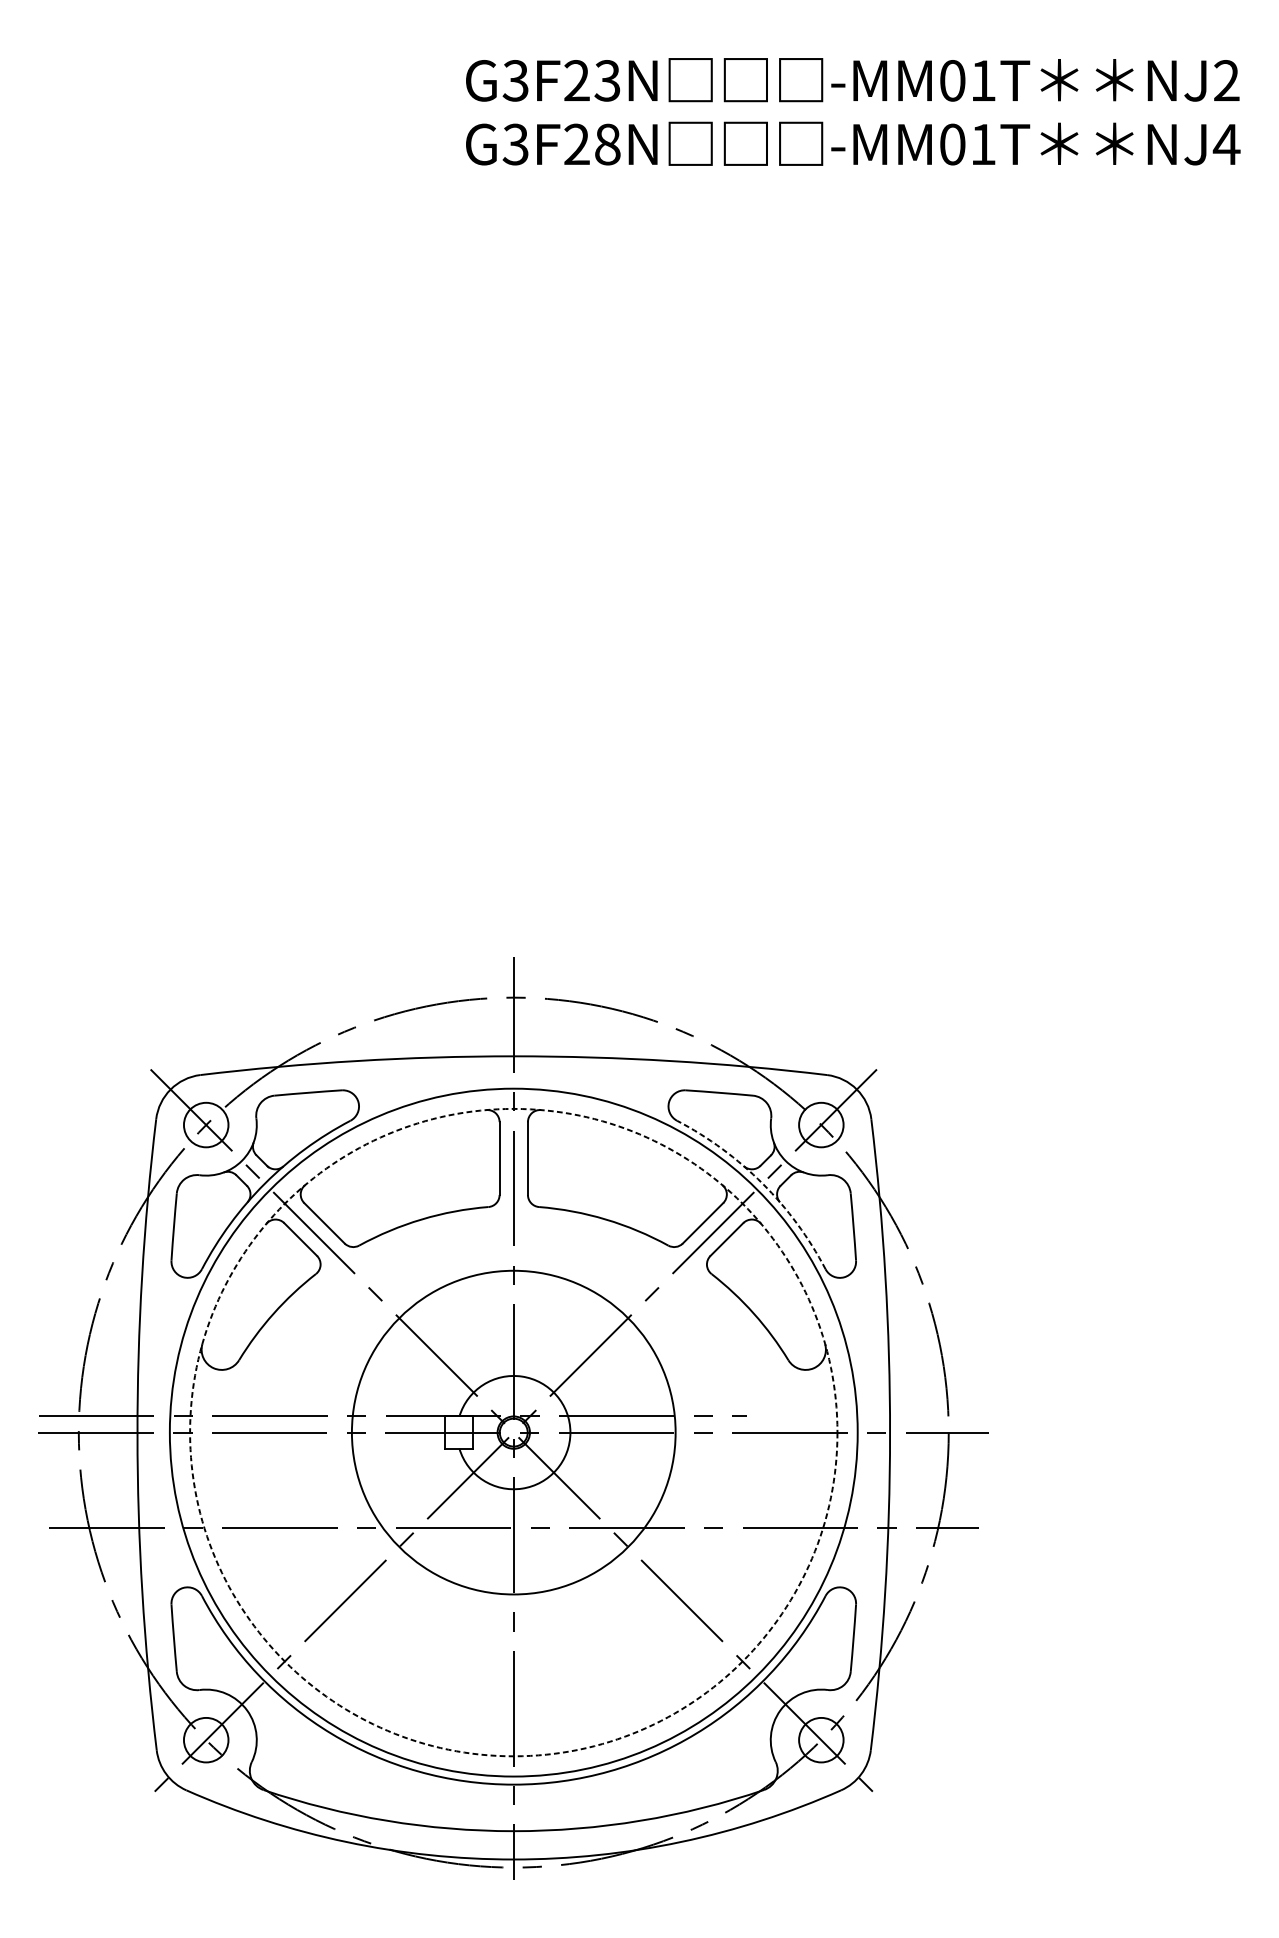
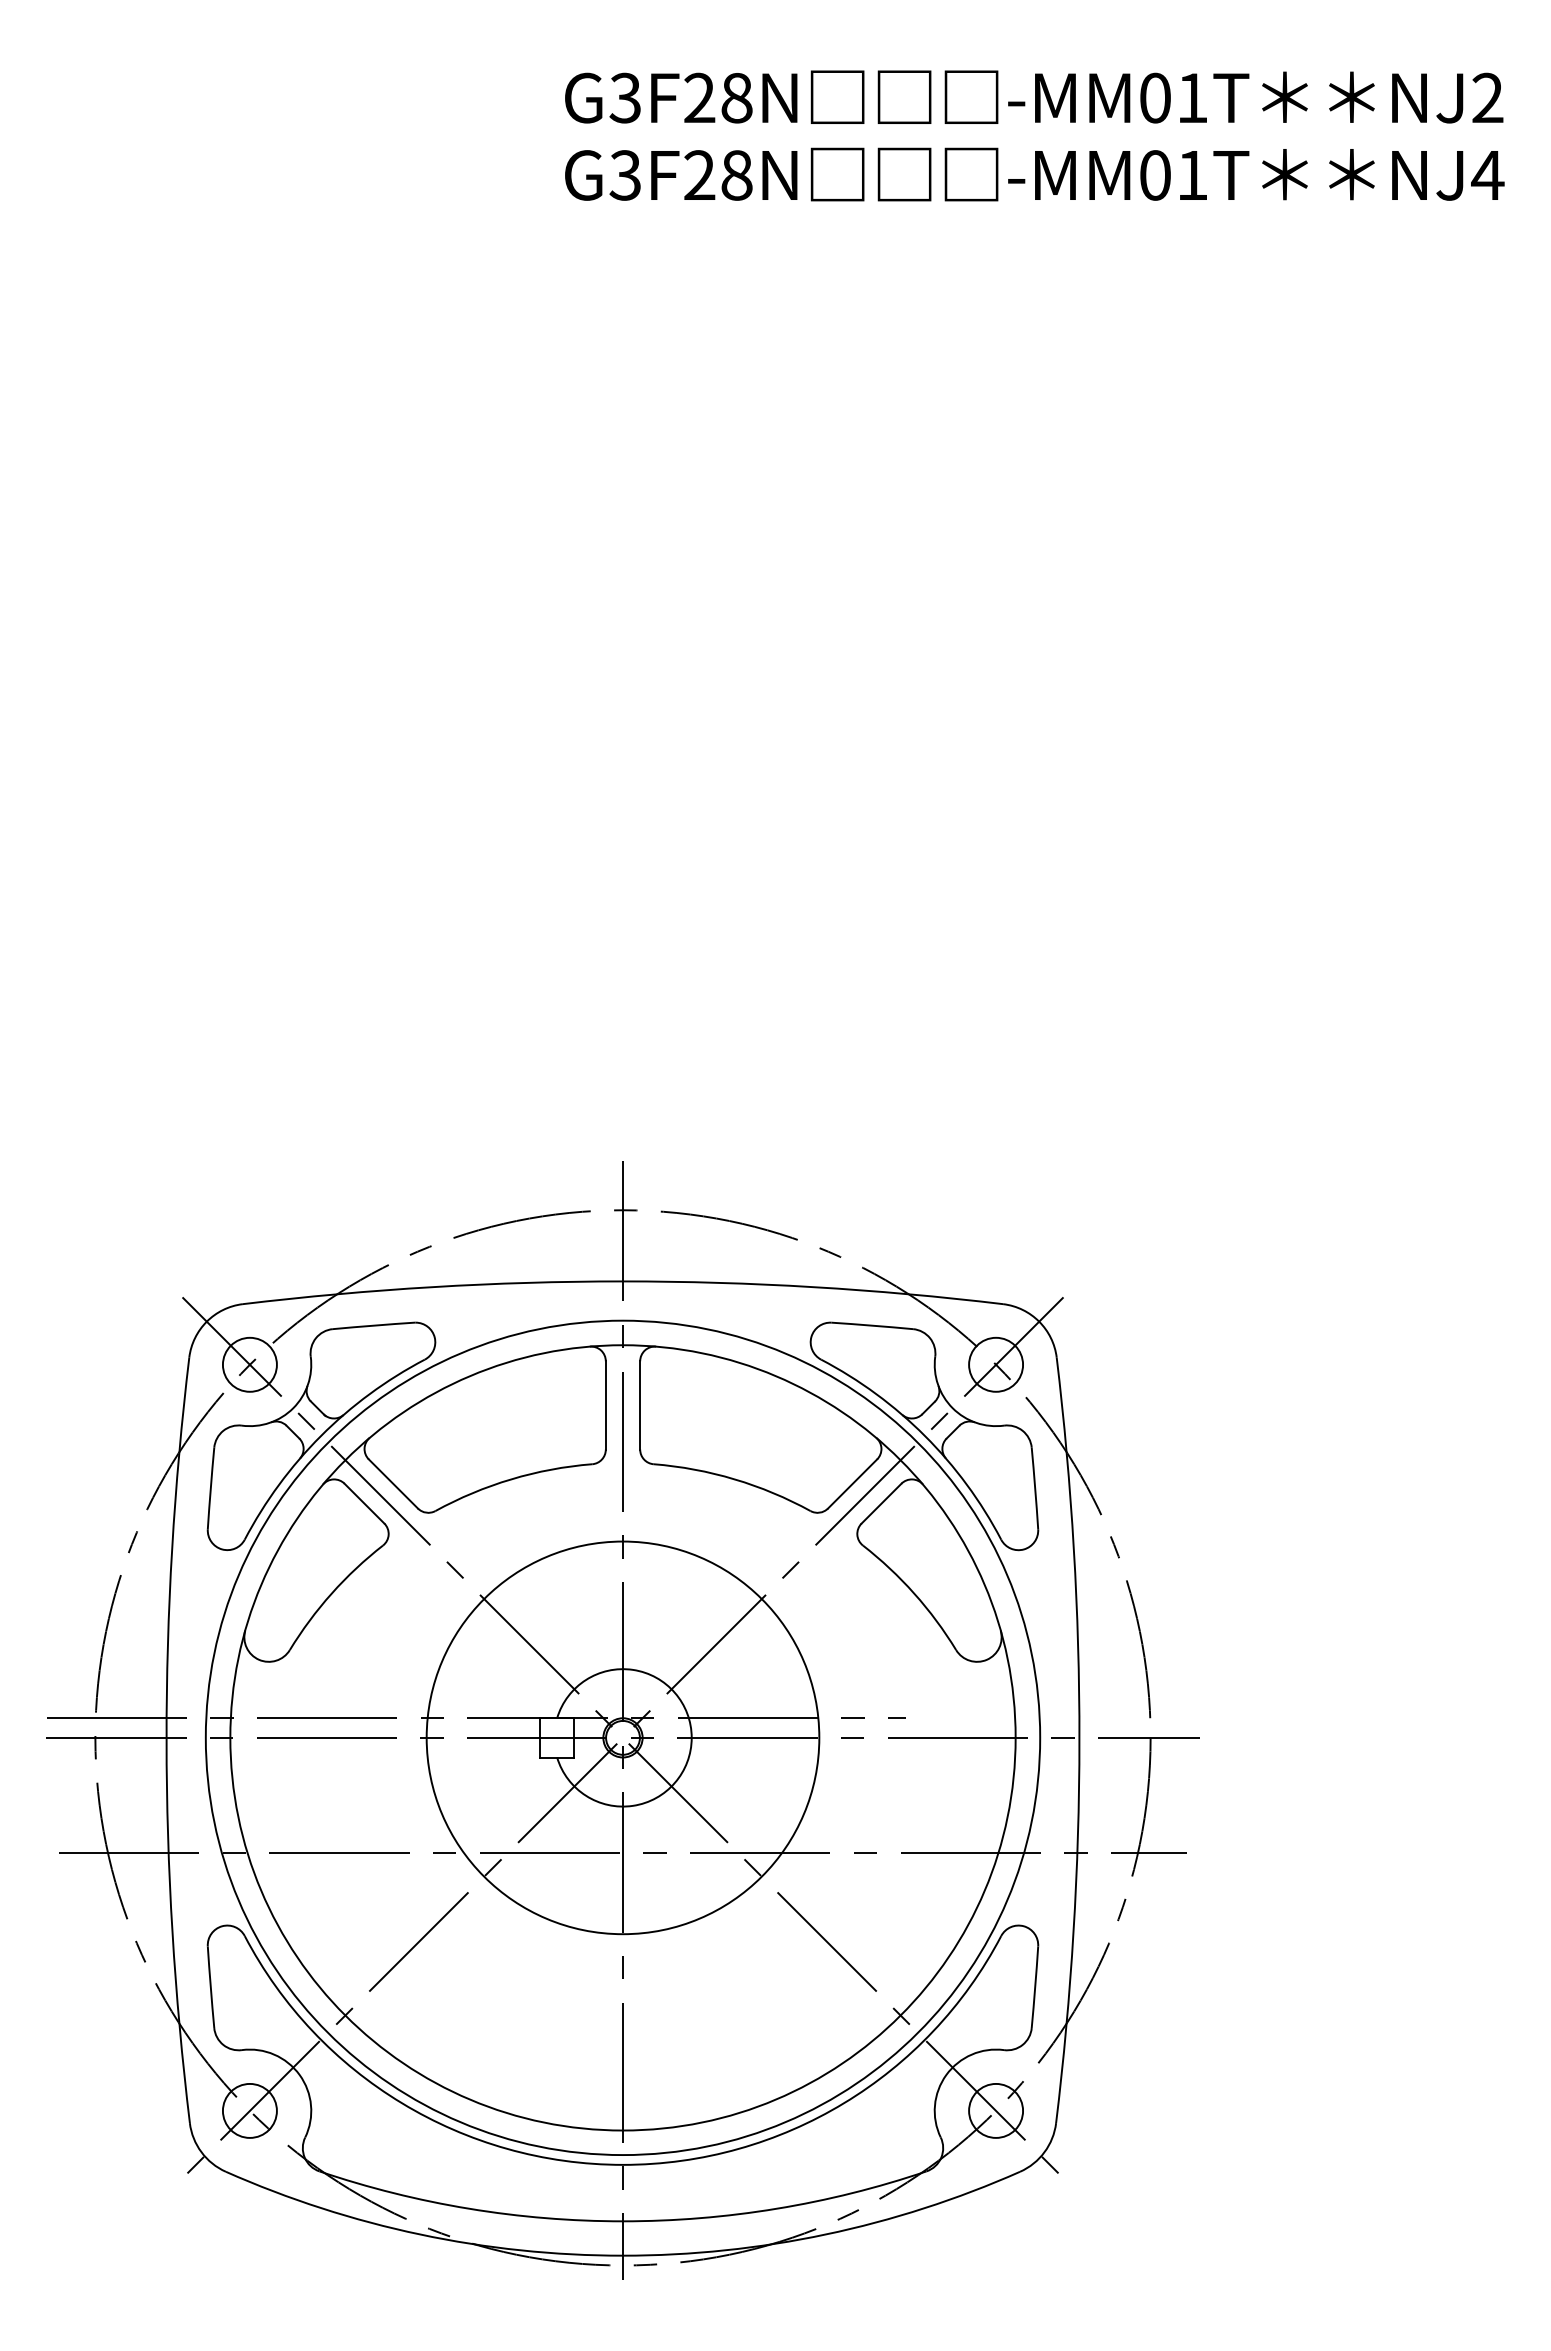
text: (607, 80) -> (736, 97), G3F23N -> G3F28N
arc: (762, 1183) -> (924, 1435), dashed -> solid
circle: (513, 1432) -> (622, 1737), dashed -> solid

